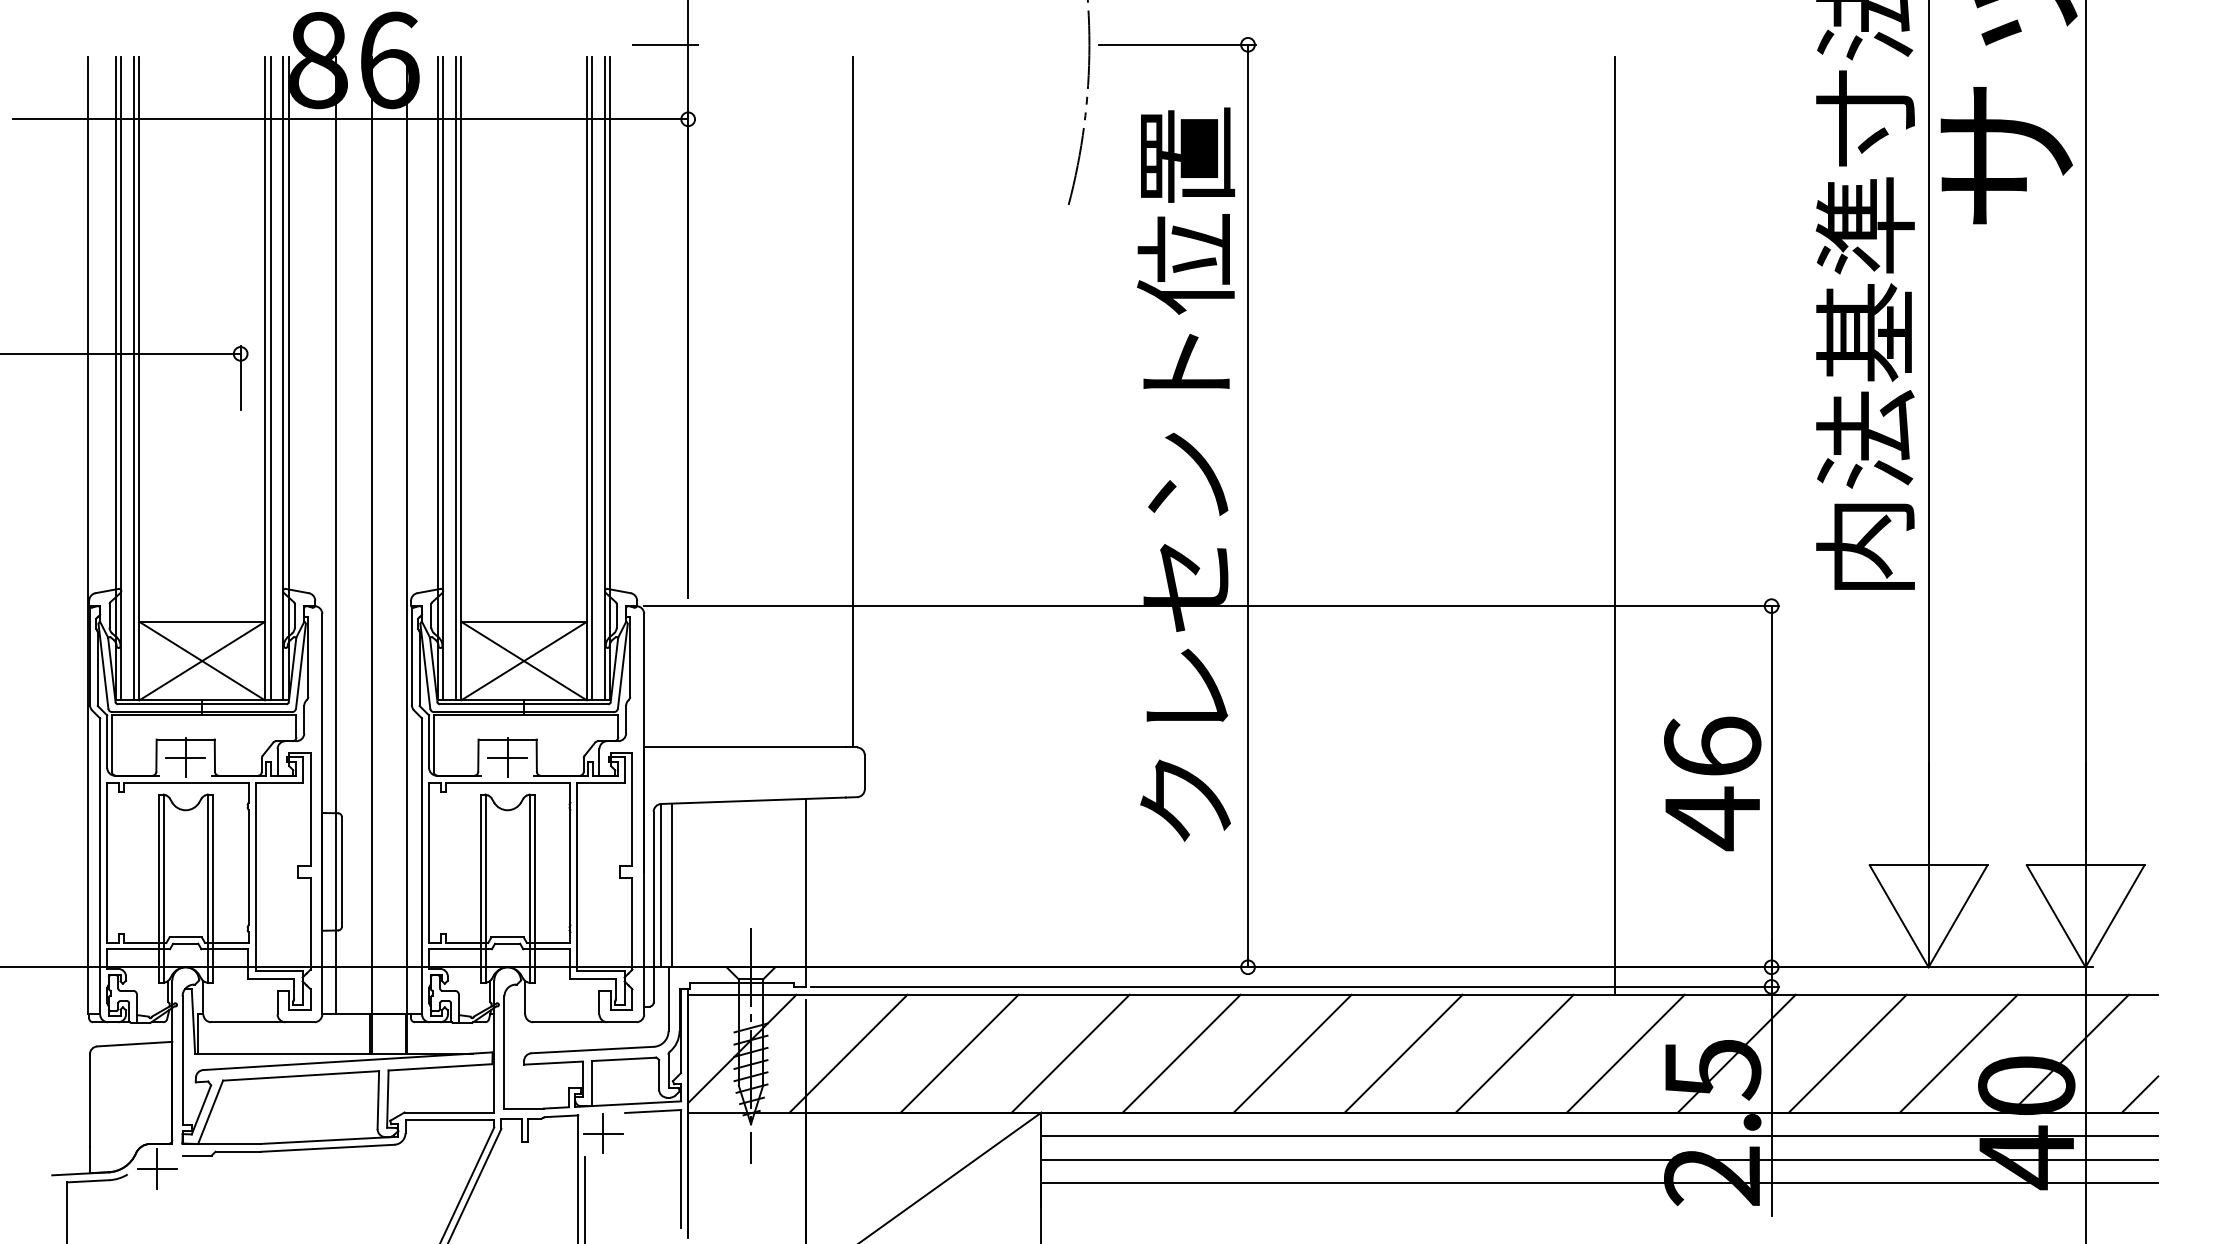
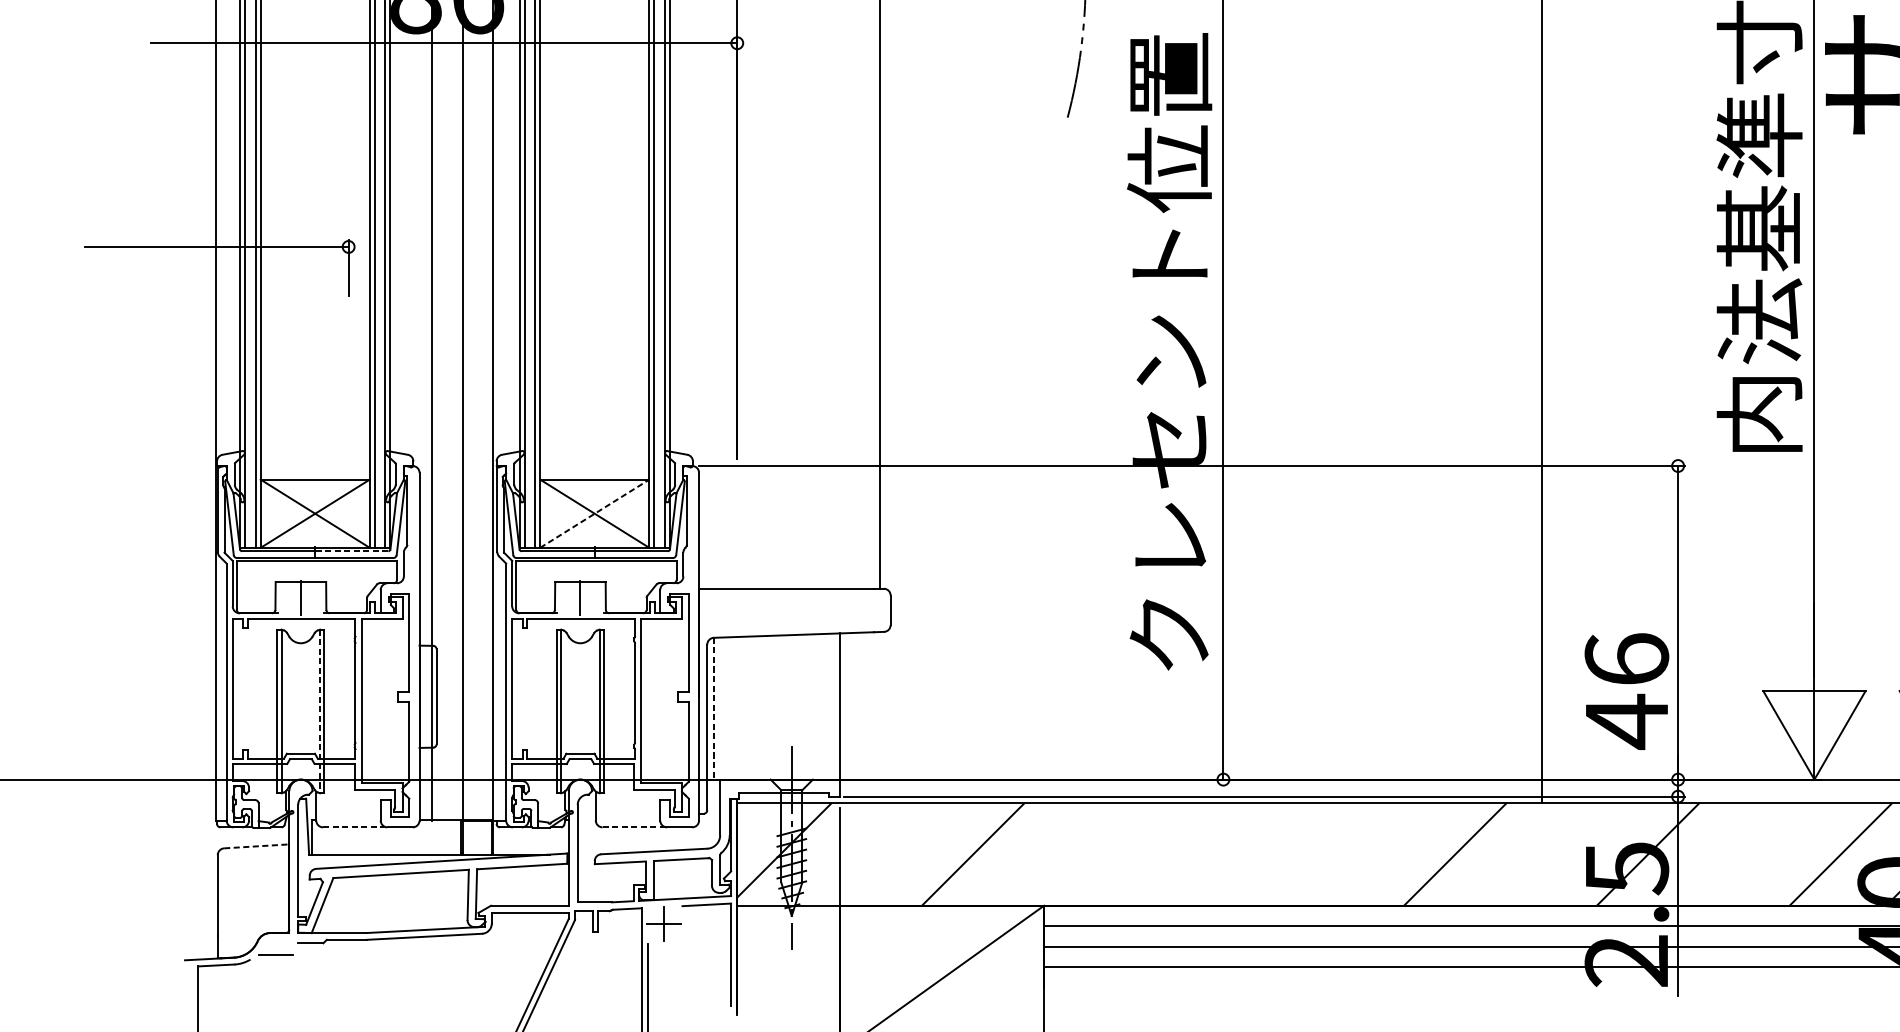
line: (524, 660) -> (595, 513), solid -> dashed
line: (243, 704) -> (351, 551), solid -> dashed
line: (185, 757) -> (300, 597), removed
line: (507, 757) -> (580, 597), removed
text: (1712, 783) -> (1626, 691), moved
line: (661, 885) -> (714, 708), solid -> dashed
line: (672, 885) -> (723, 708), removed
line: (207, 889) -> (319, 712), solid -> dashed
line: (248, 1022) -> (355, 827), solid -> dashed
line: (570, 1022) -> (635, 827), solid -> dashed
line: (134, 1044) -> (256, 846), solid -> dashed
line: (848, 1053) -> (876, 854), removed
line: (1070, 1053) -> (1069, 854), removed
line: (1181, 1053) -> (1165, 854), removed
line: (1292, 1053) -> (1262, 854), removed
line: (1403, 1053) -> (1358, 854), removed
line: (1625, 1053) -> (1551, 854), removed
line: (1847, 1053) -> (1744, 854), removed
line: (157, 1168) -> (276, 954), removed

